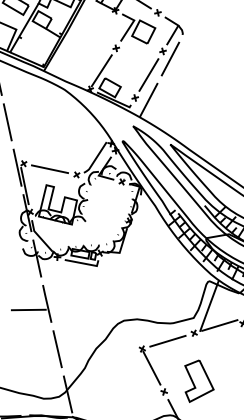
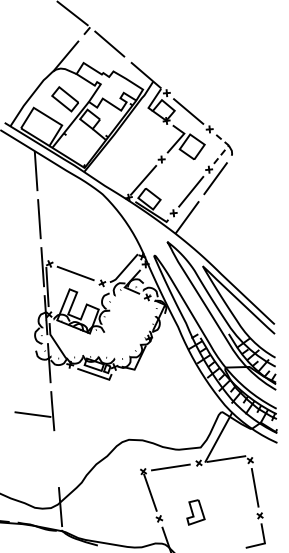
line: (176, 27) -> (226, 147), solid -> dashed
line: (57, 348) -> (56, 458), removed
part: (197, 380) -> (195, 512), size x0.6

